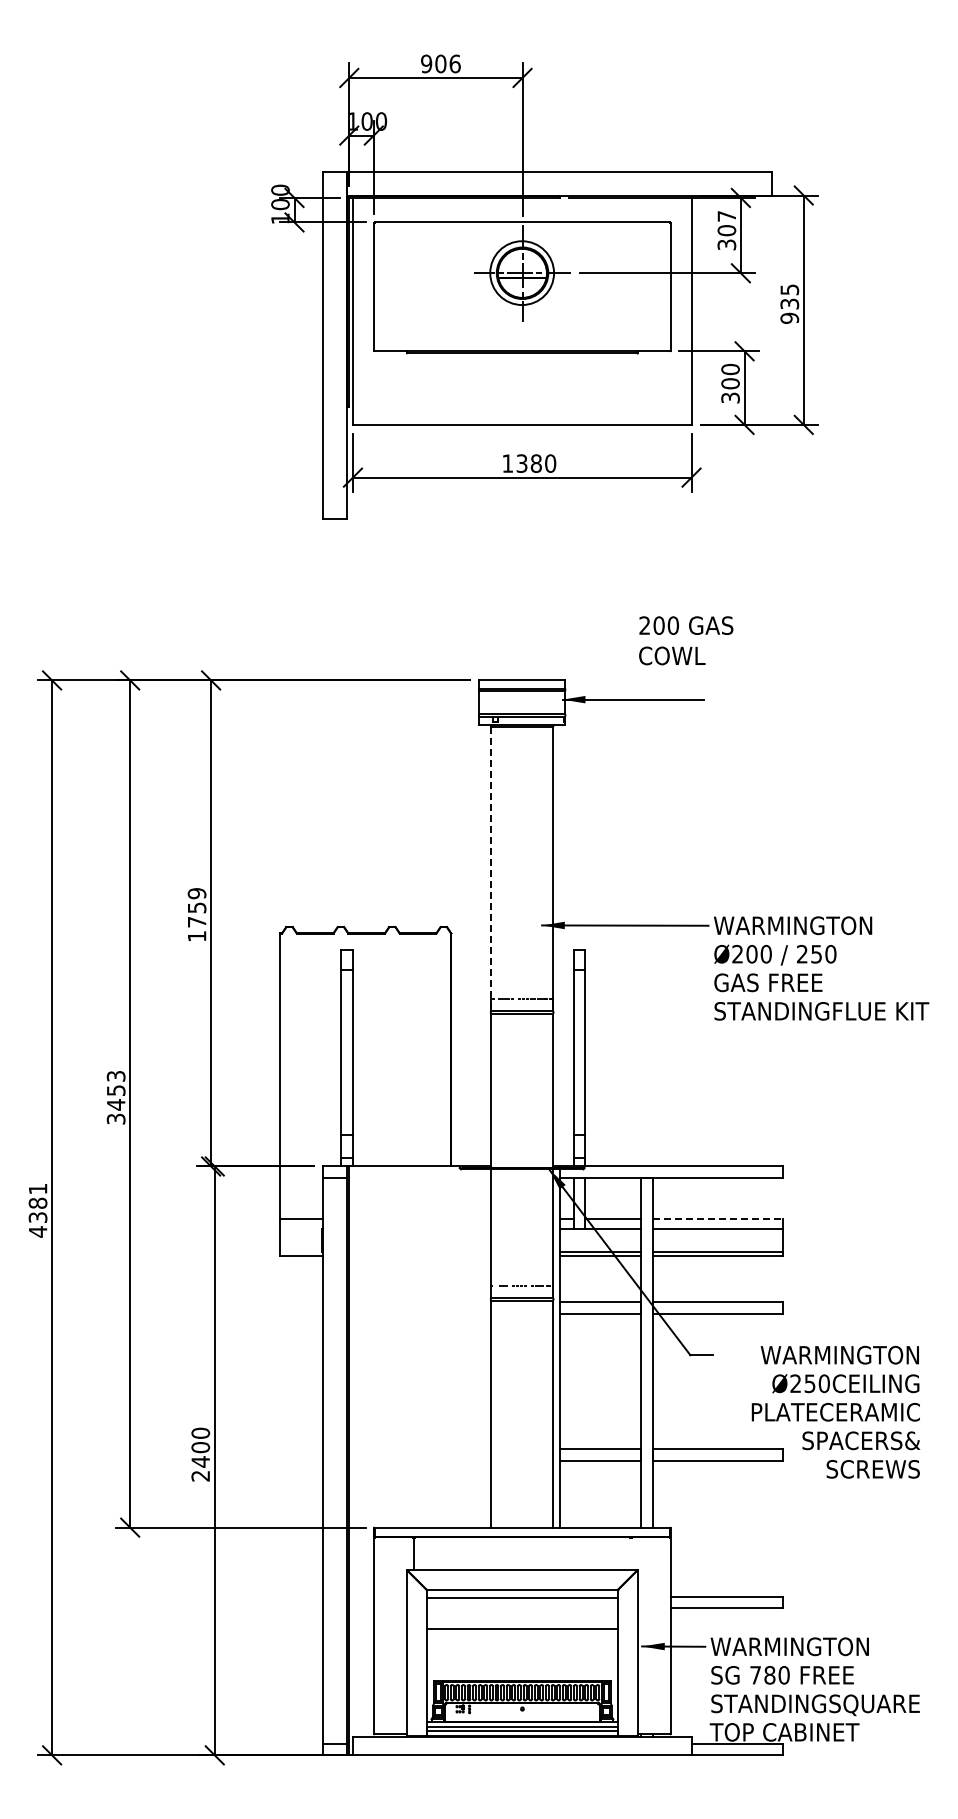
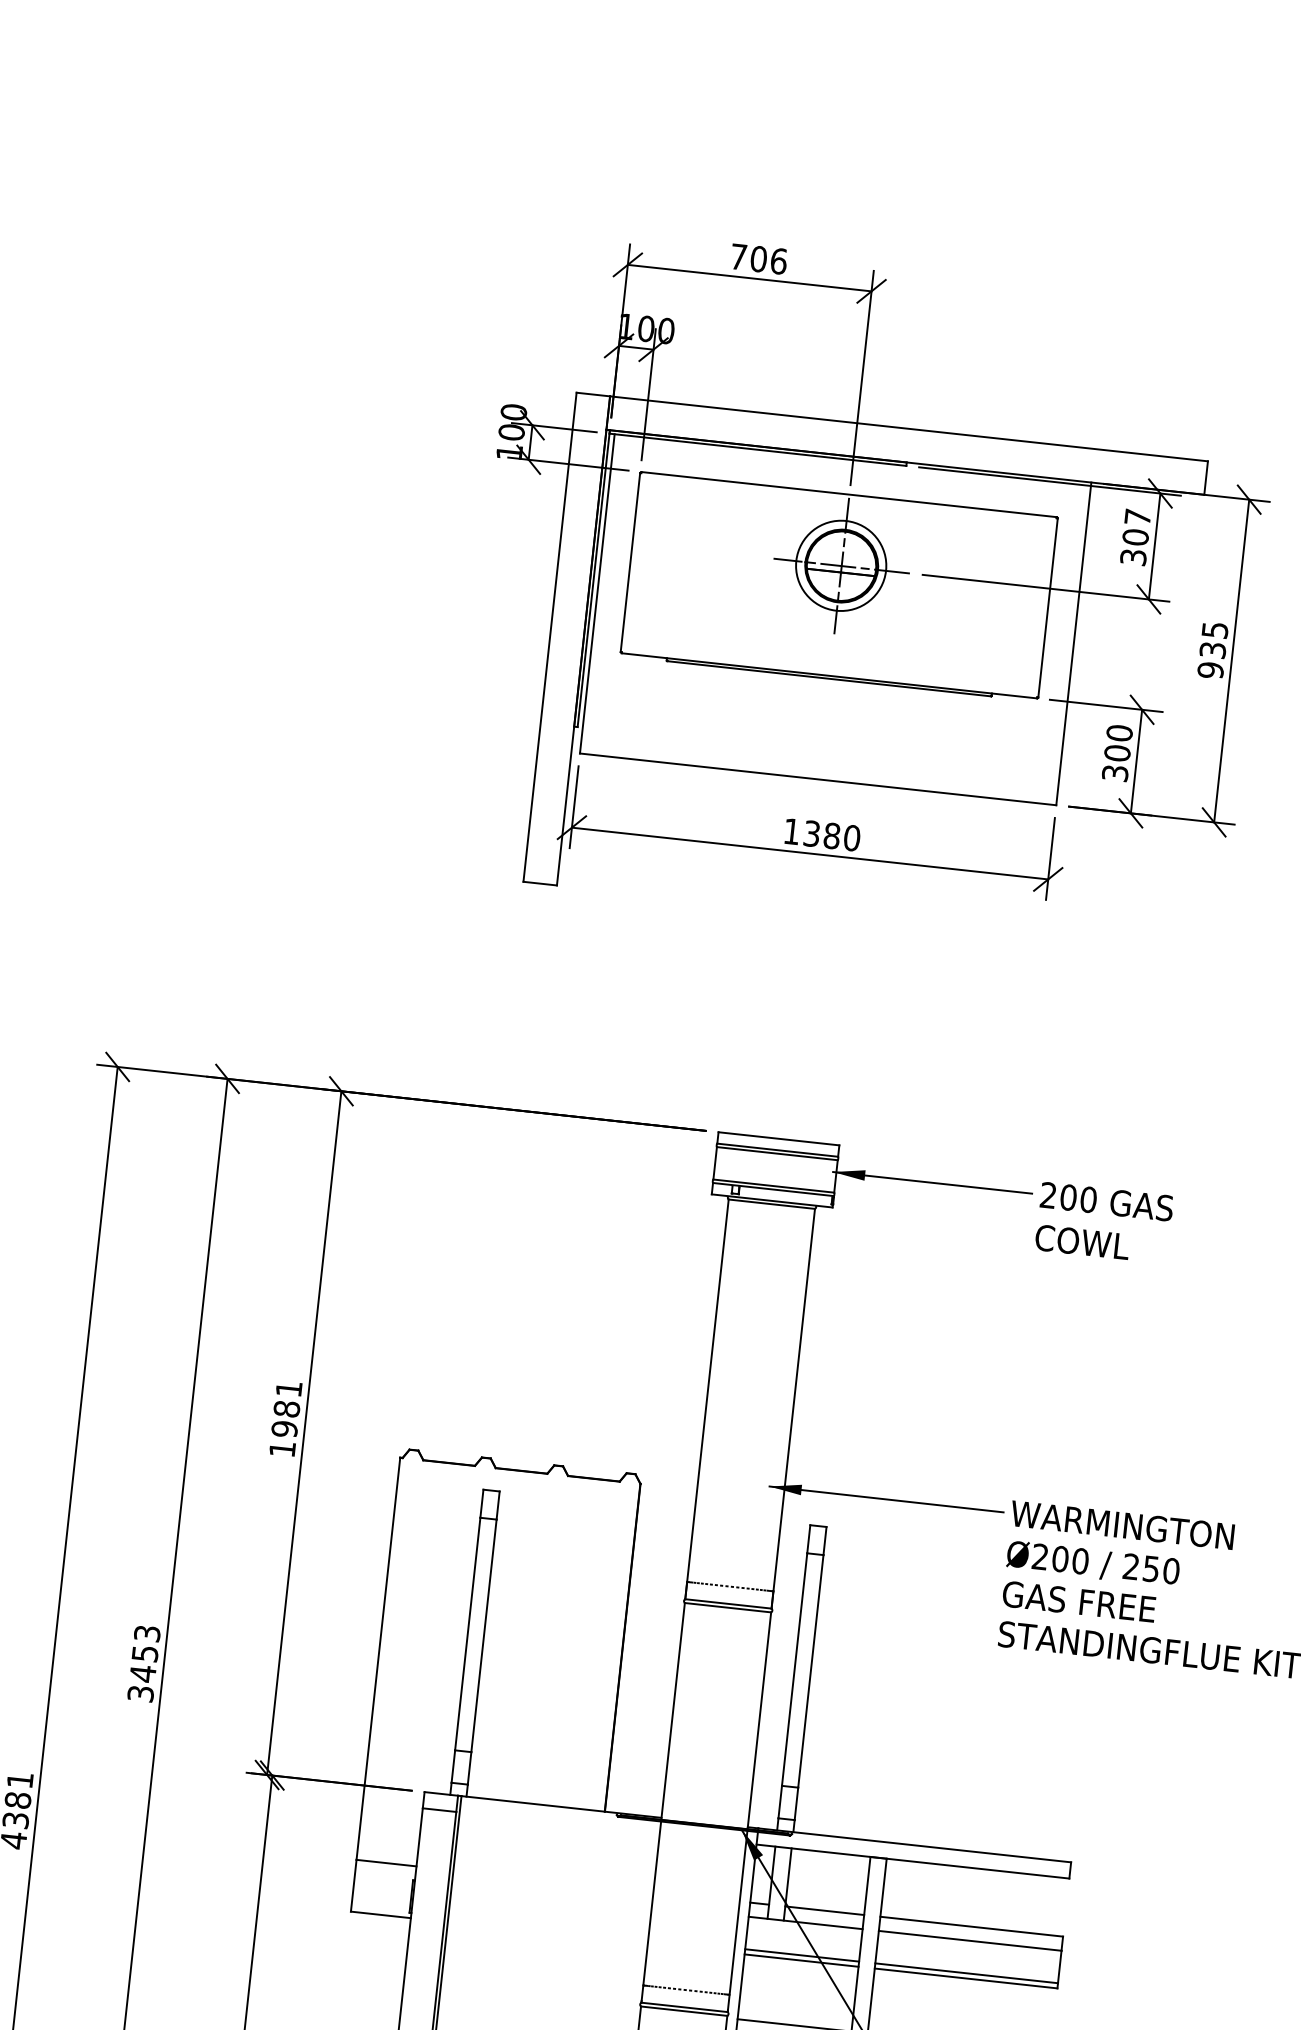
text: (426, 63) -> (738, 256), 906 -> 706
text: (686, 640) -> (1104, 1222), moved
line: (491, 869) -> (706, 1400), dashed -> solid
text: (196, 907) -> (286, 1408), 1759 -> 1981
line: (717, 1219) -> (971, 1926), dashed -> solid

